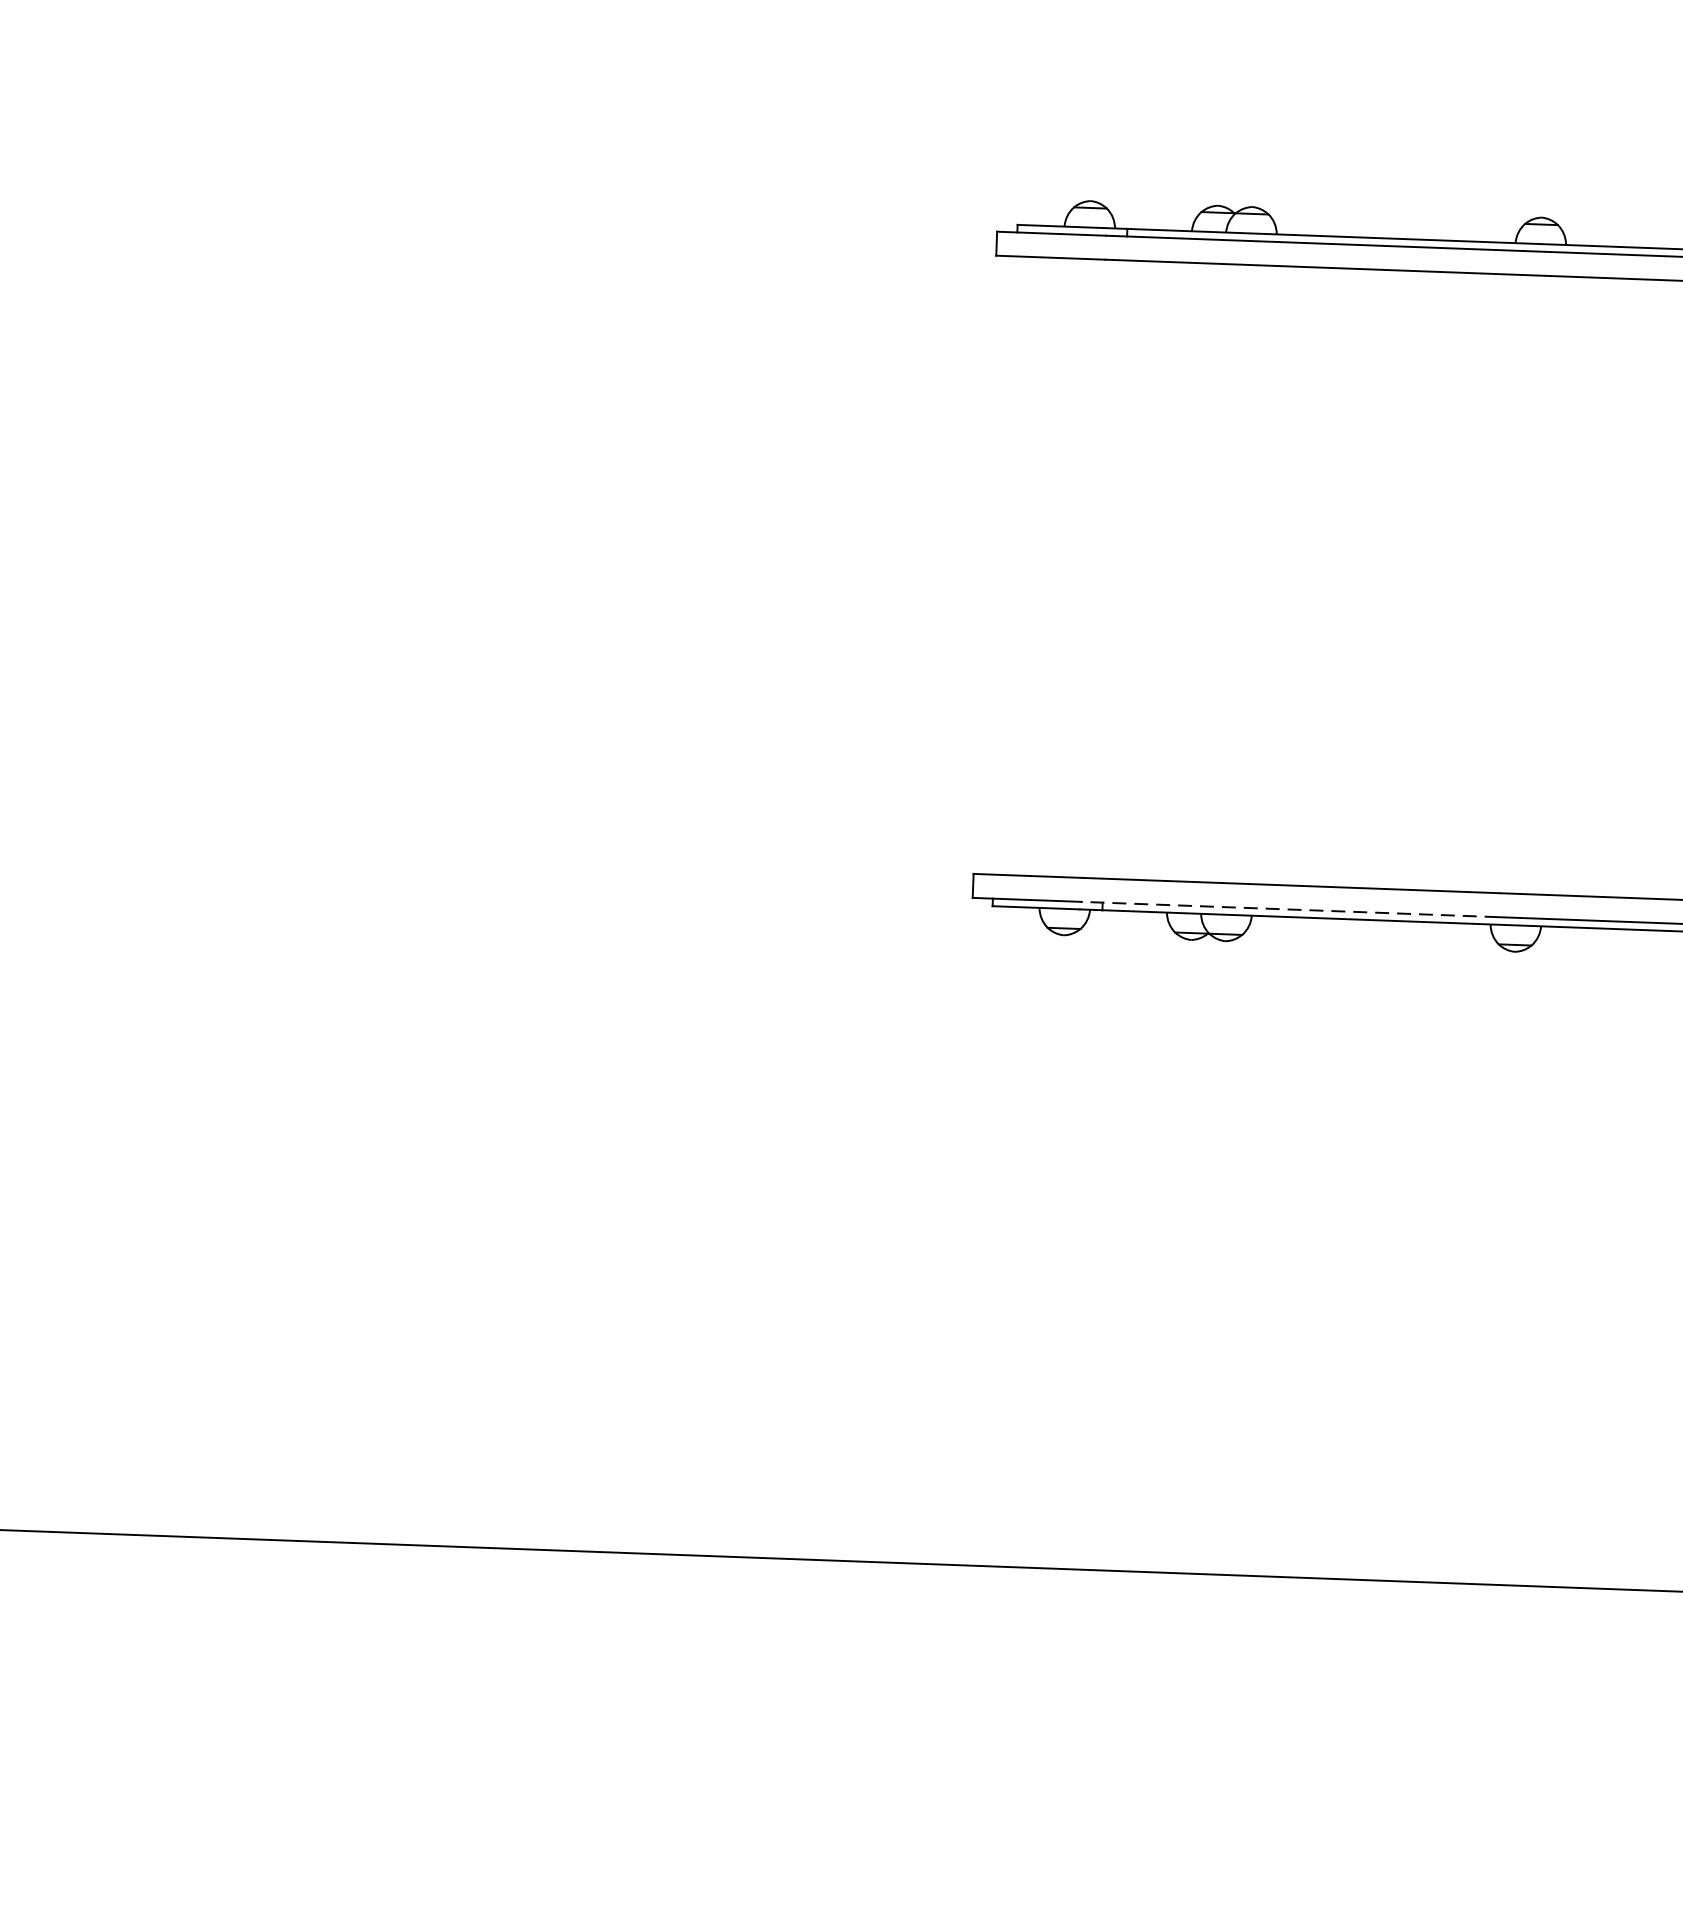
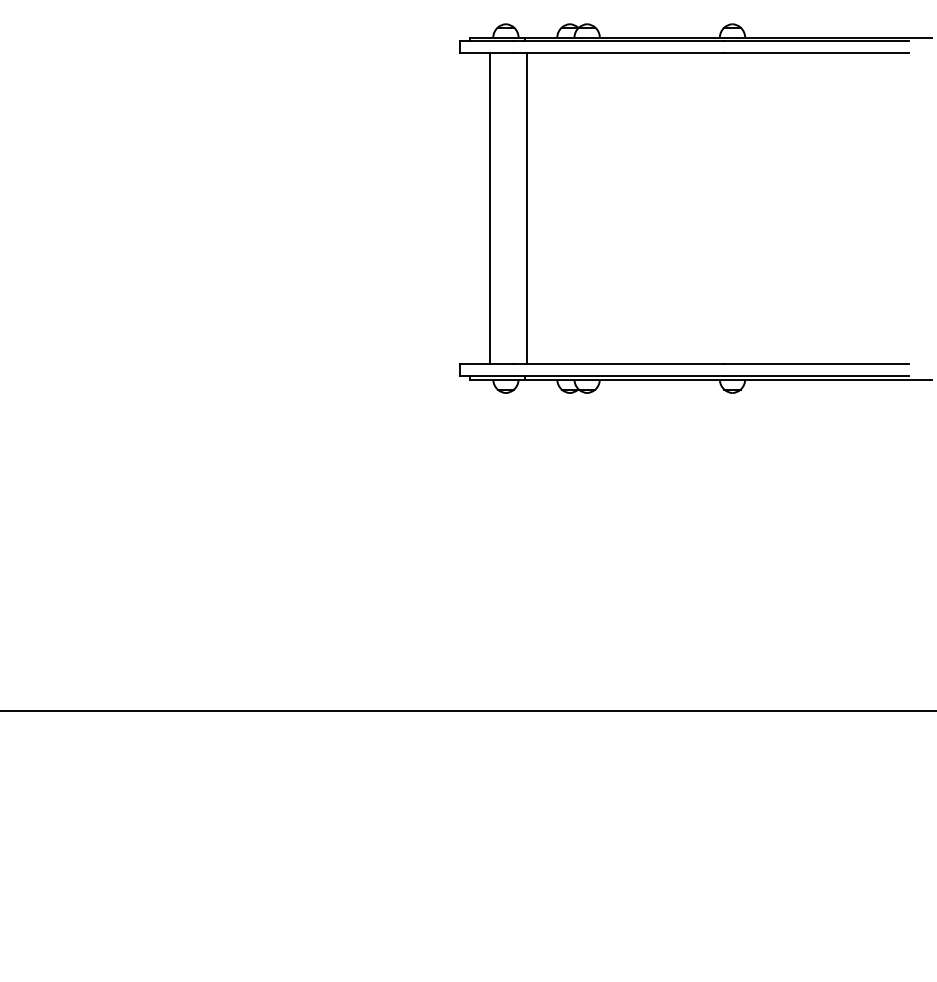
line: (1046, 566) -> (490, 208), added
line: (1118, 569) -> (526, 208), added
line: (1289, 908) -> (618, 375), dashed -> solid

